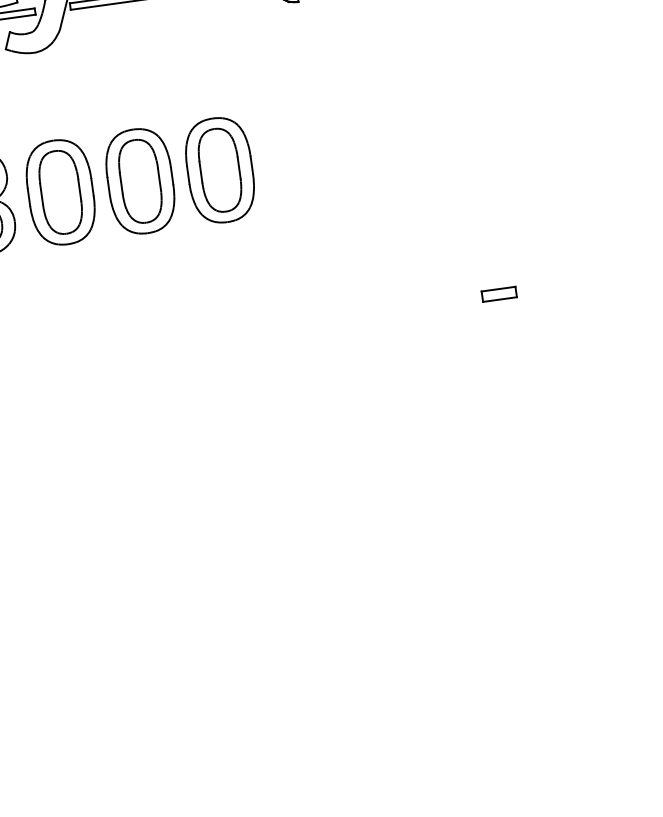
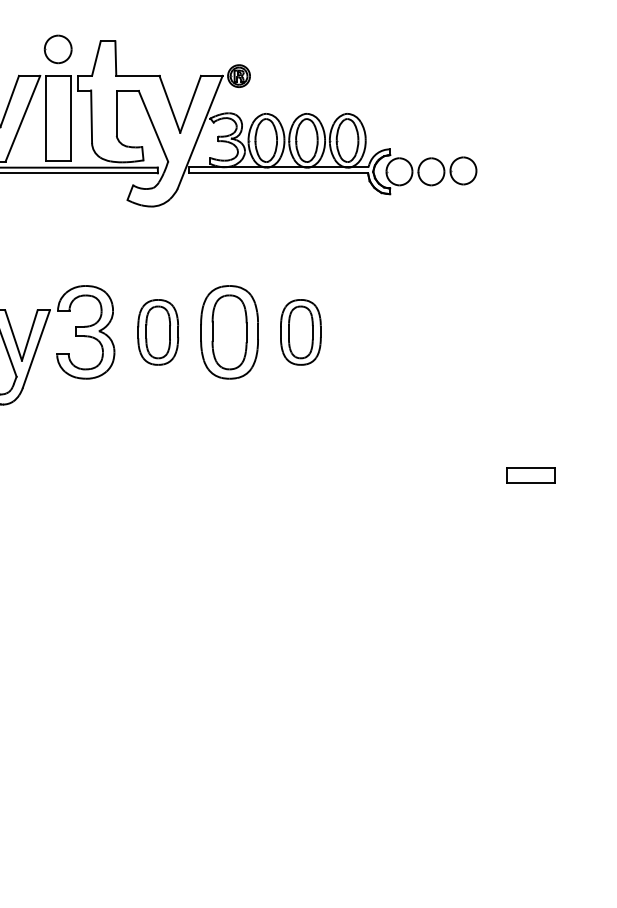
part: (219, 170) -> (300, 332), size x0.7
part: (59, 192) -> (157, 332), size x0.7
part: (498, 294) -> (530, 475), size x1.6

